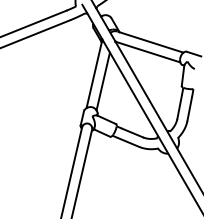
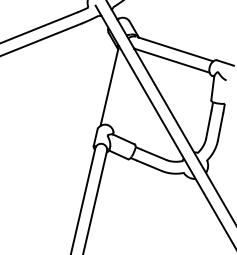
line: (102, 81) -> (119, 94), removed

